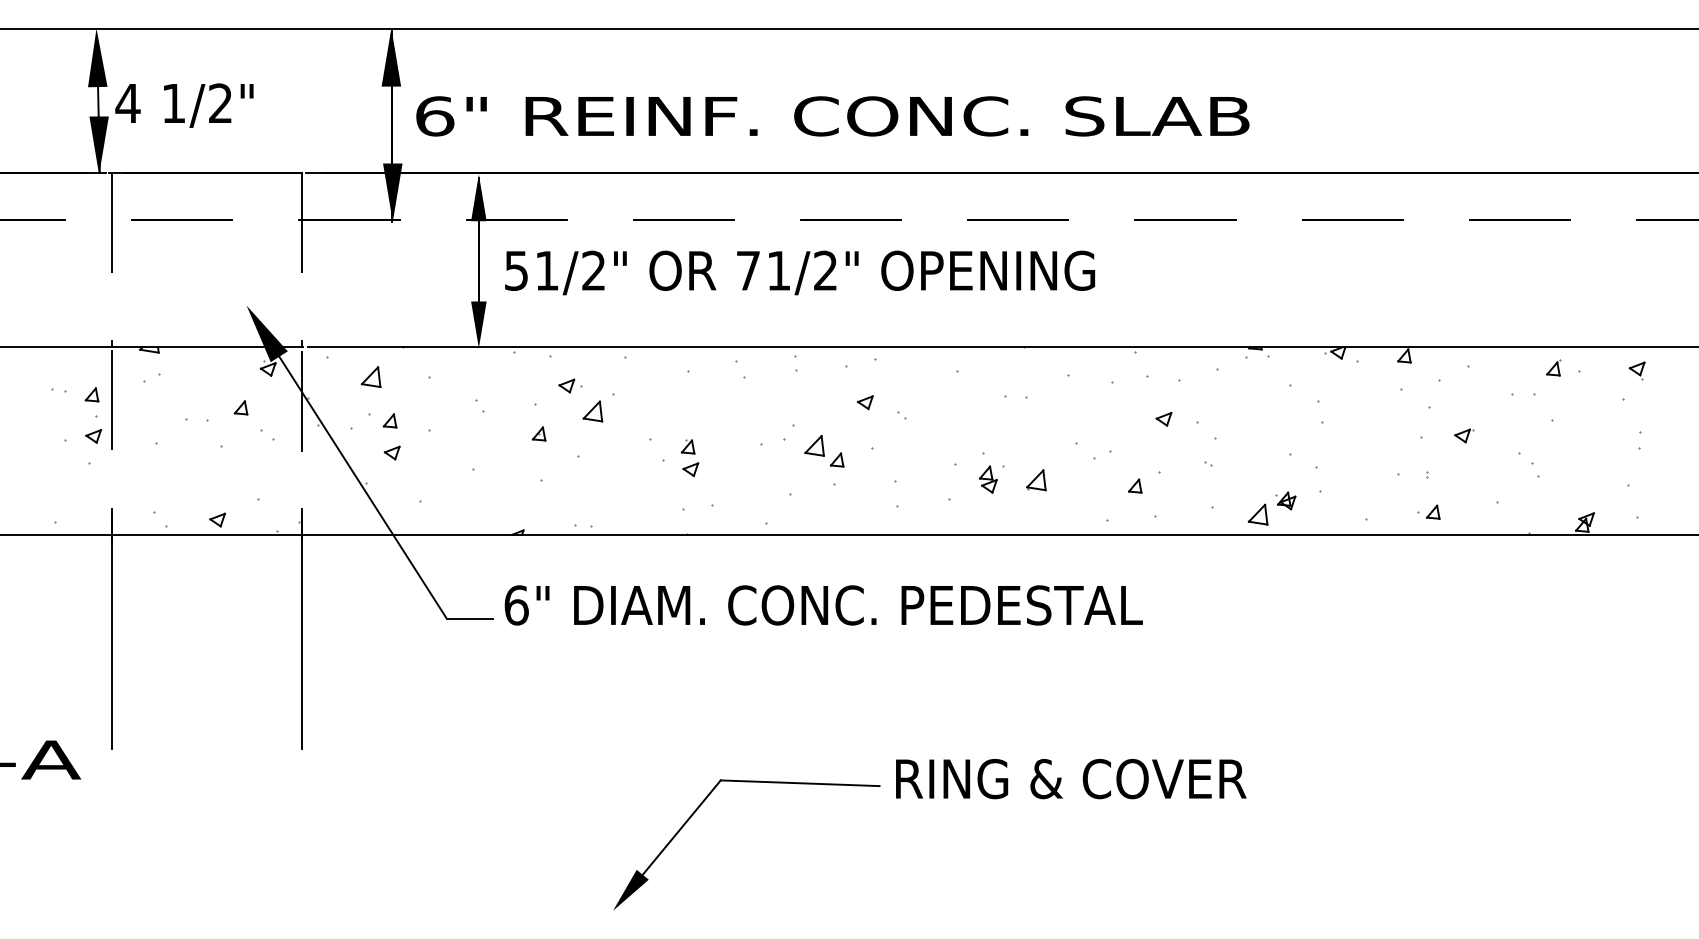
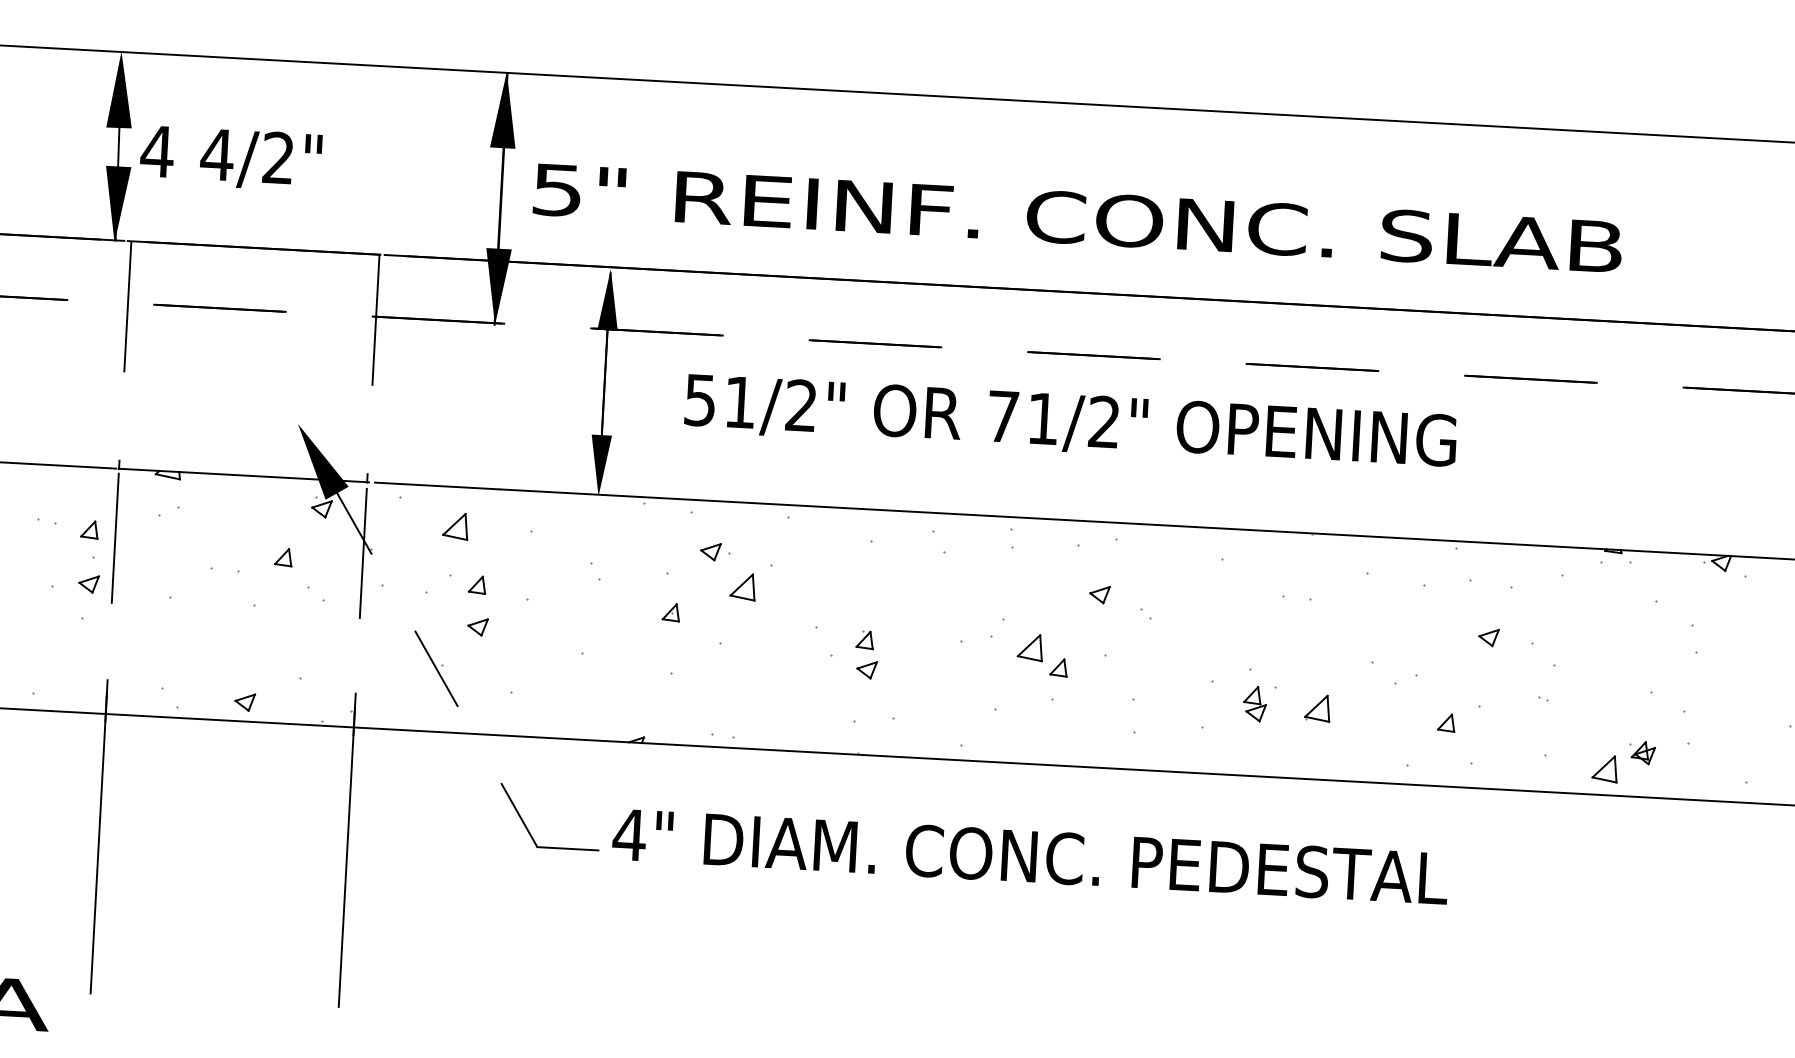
text: (173, 103) -> (216, 154), 1/2" -> 4/2"
text: (435, 116) -> (558, 190), 6" -> 5"
text: (800, 272) -> (1071, 422), moved
line: (359, 482) -> (433, 663), solid -> dashed
text: (516, 605) -> (629, 835), 6" -> 4"

